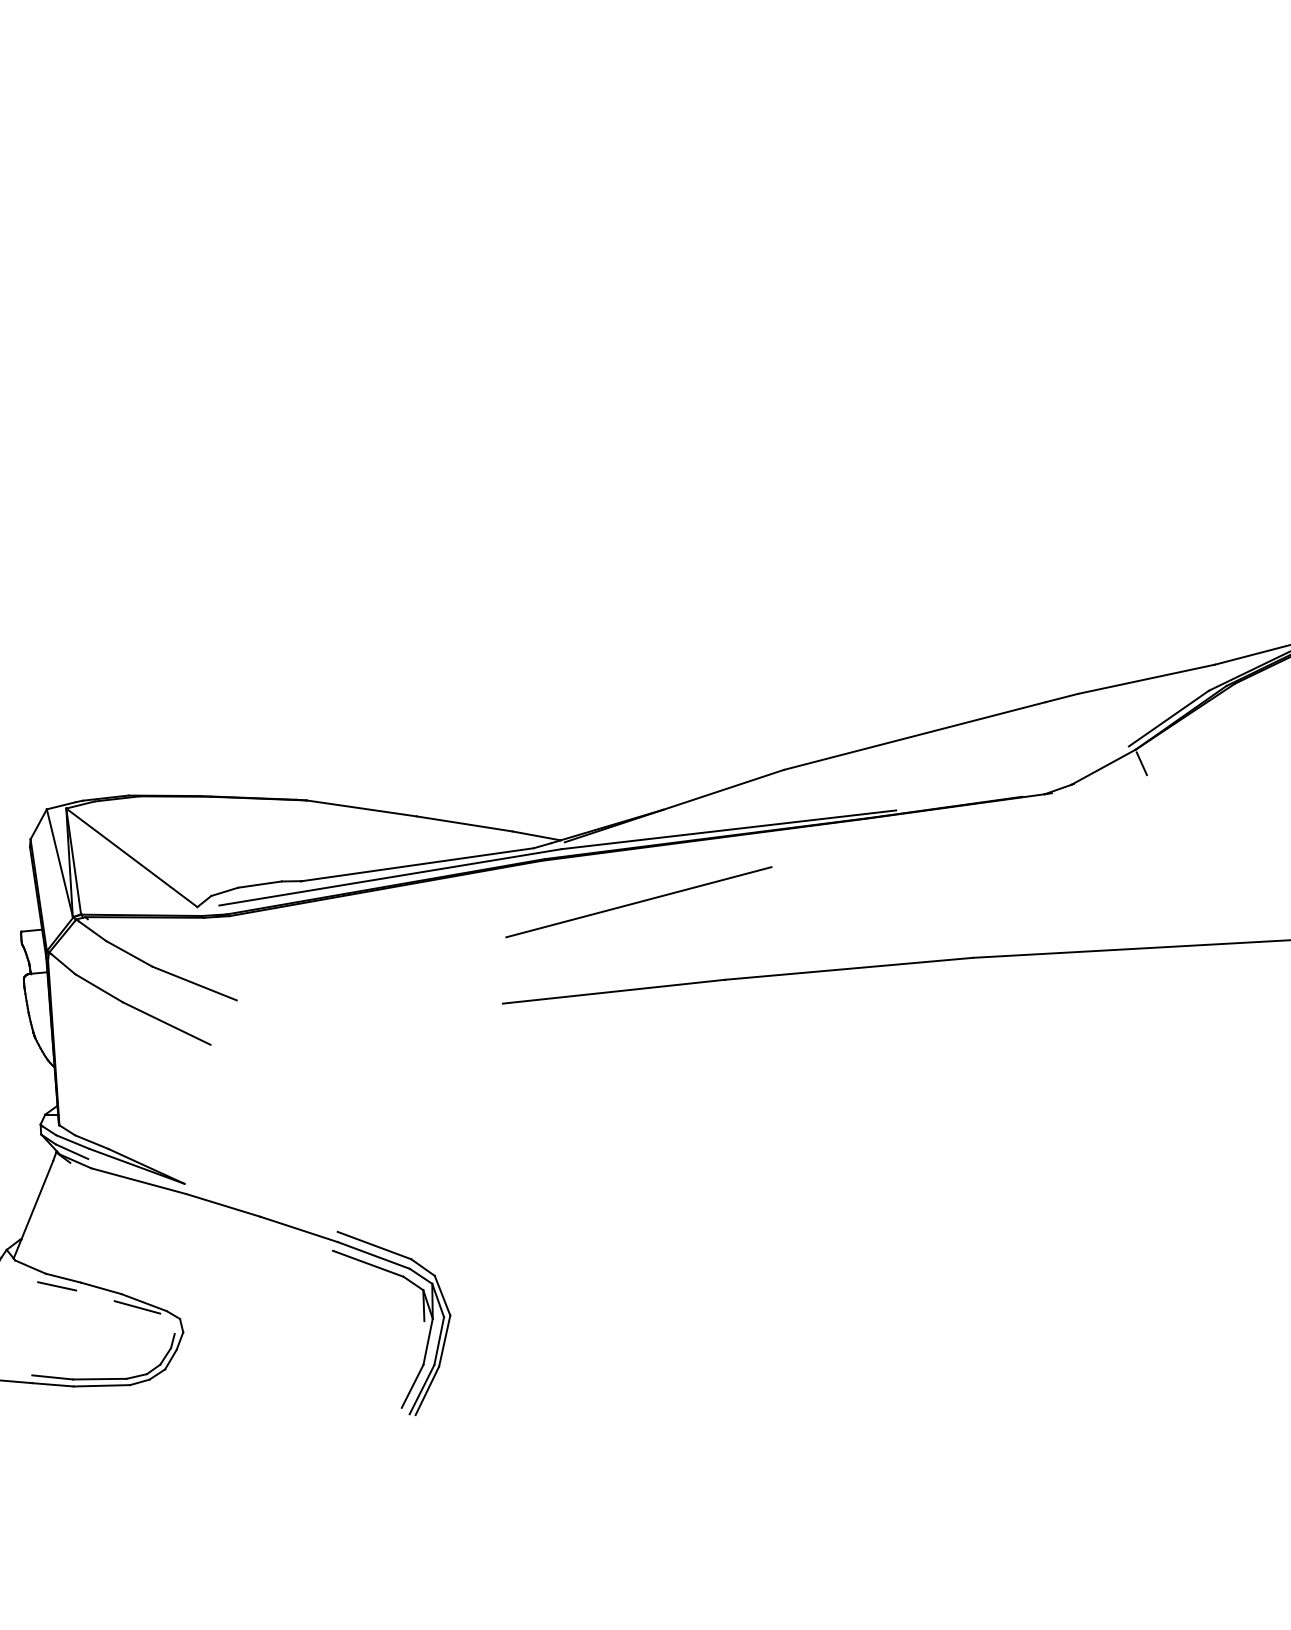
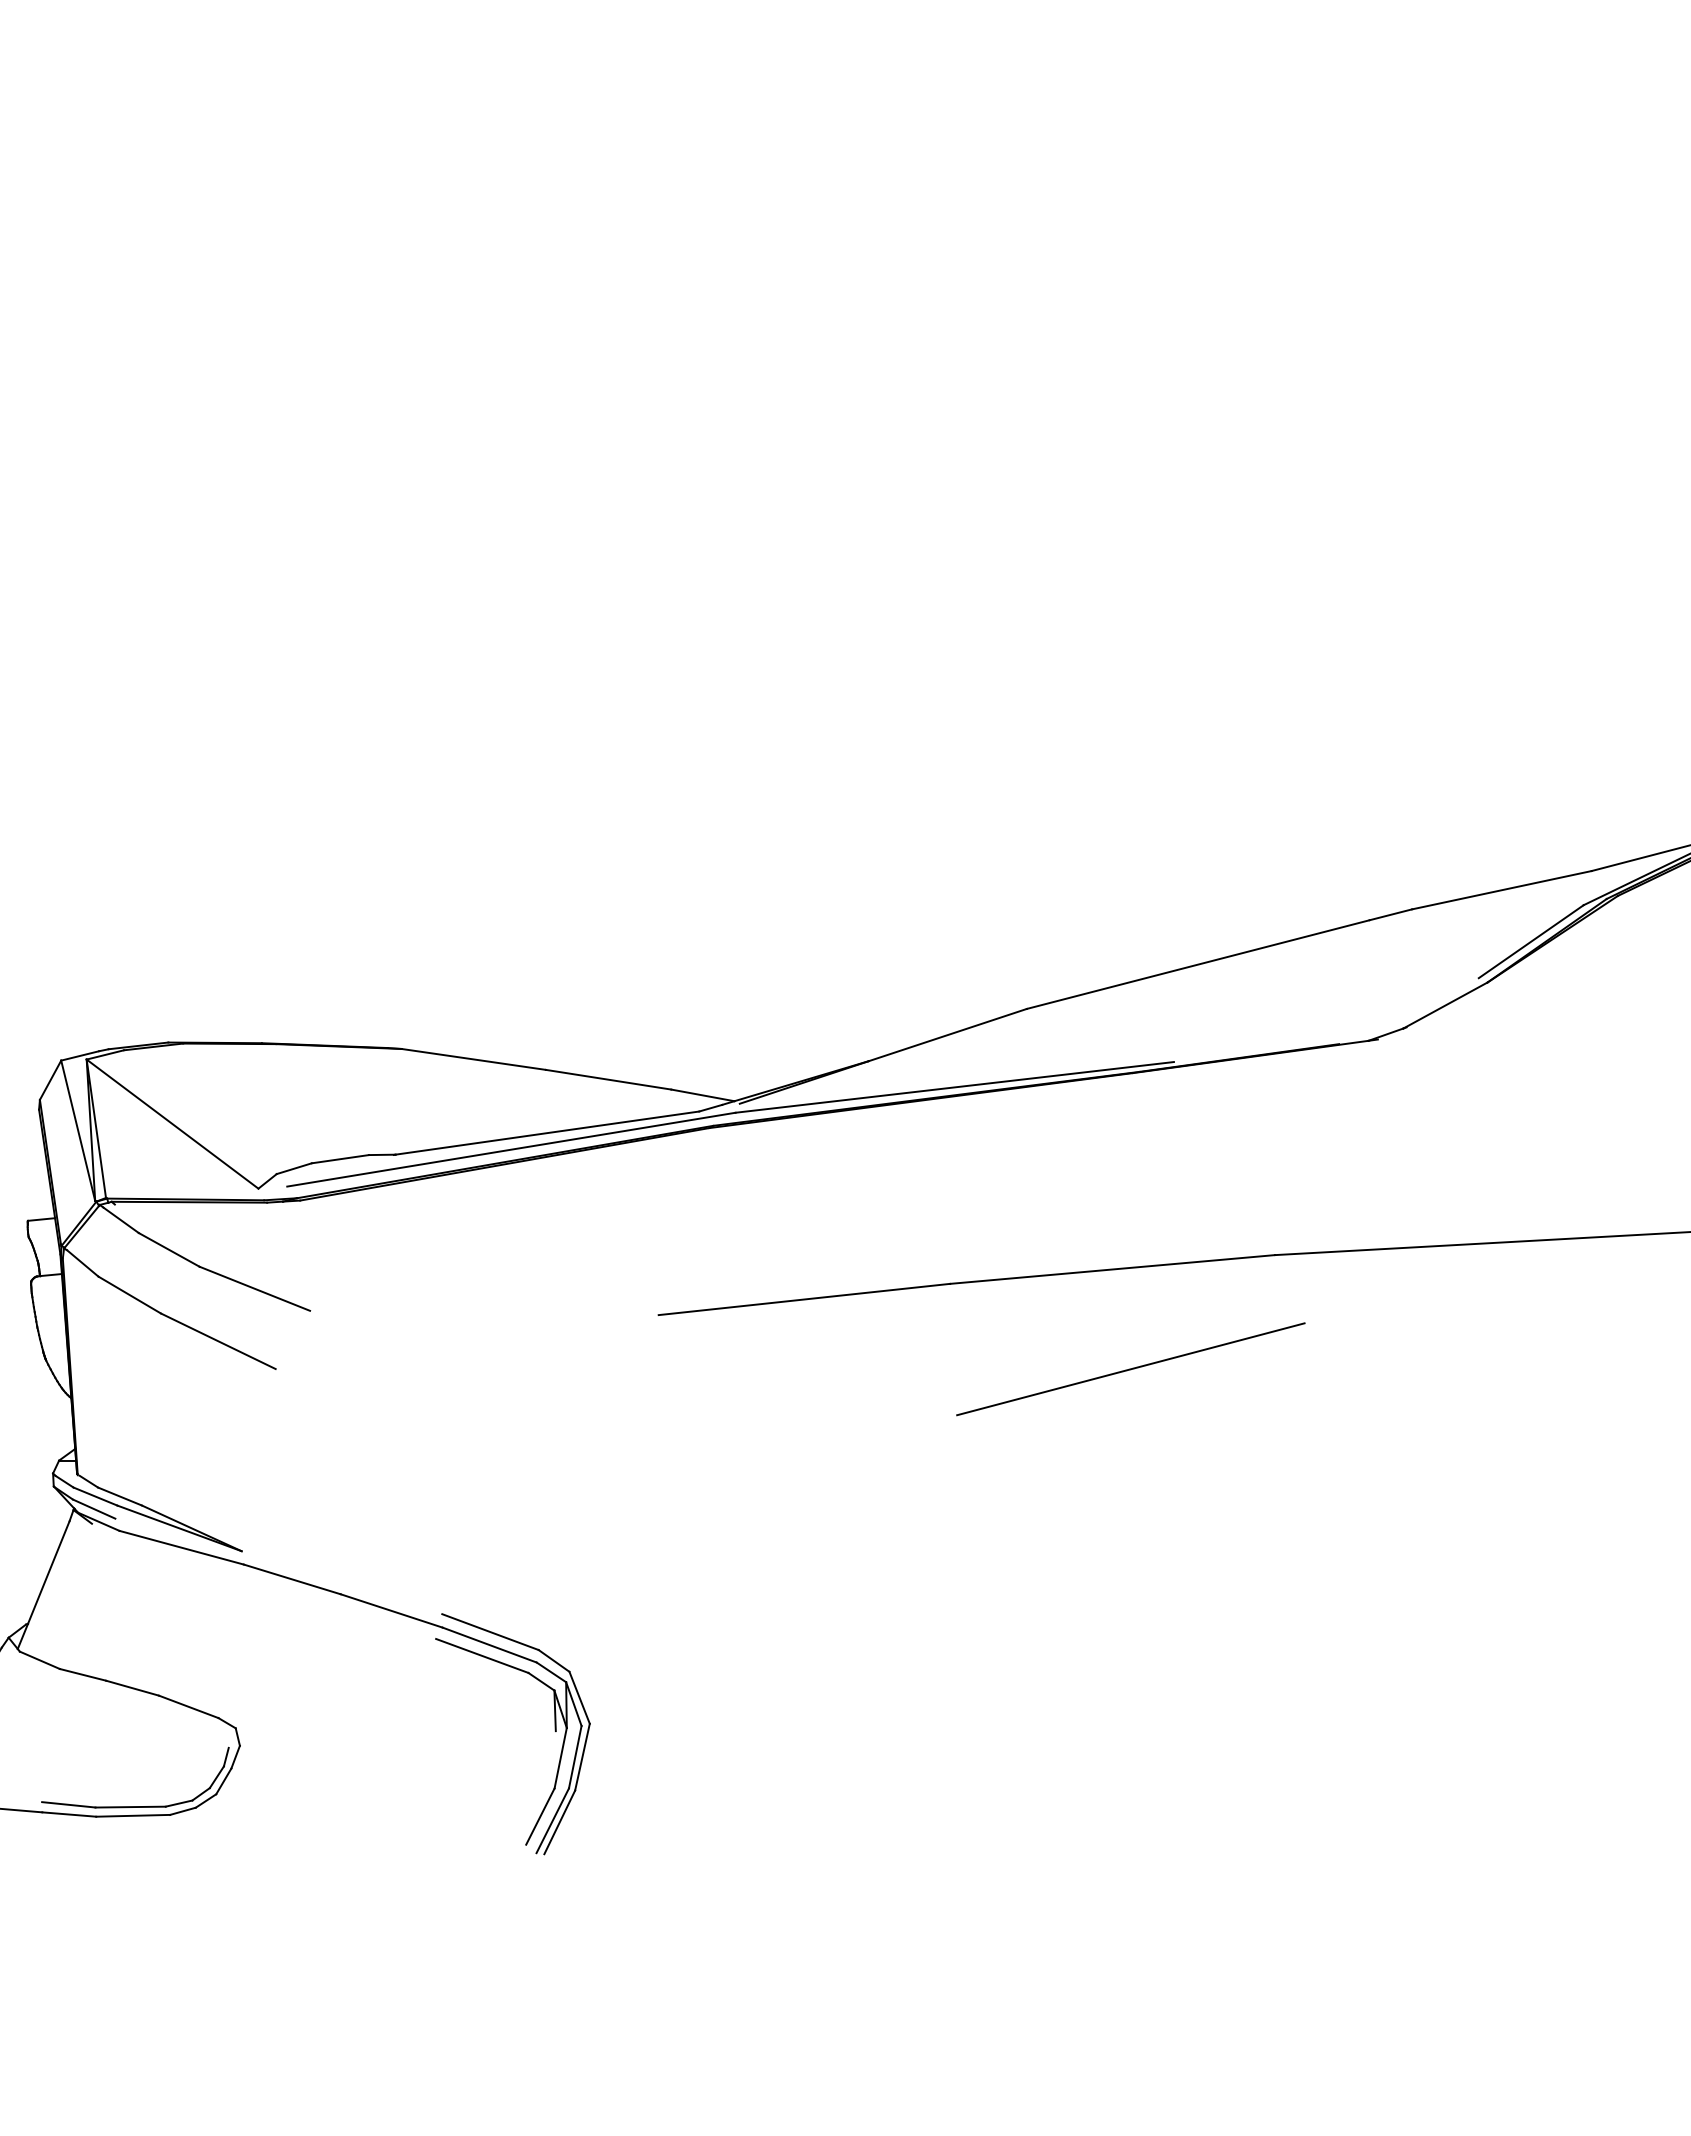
line: (1141, 763) -> (1495, 1000), removed
line: (638, 902) -> (1130, 1369), moved
line: (56, 1286) -> (74, 1685), removed
line: (137, 1306) -> (179, 1712), removed

